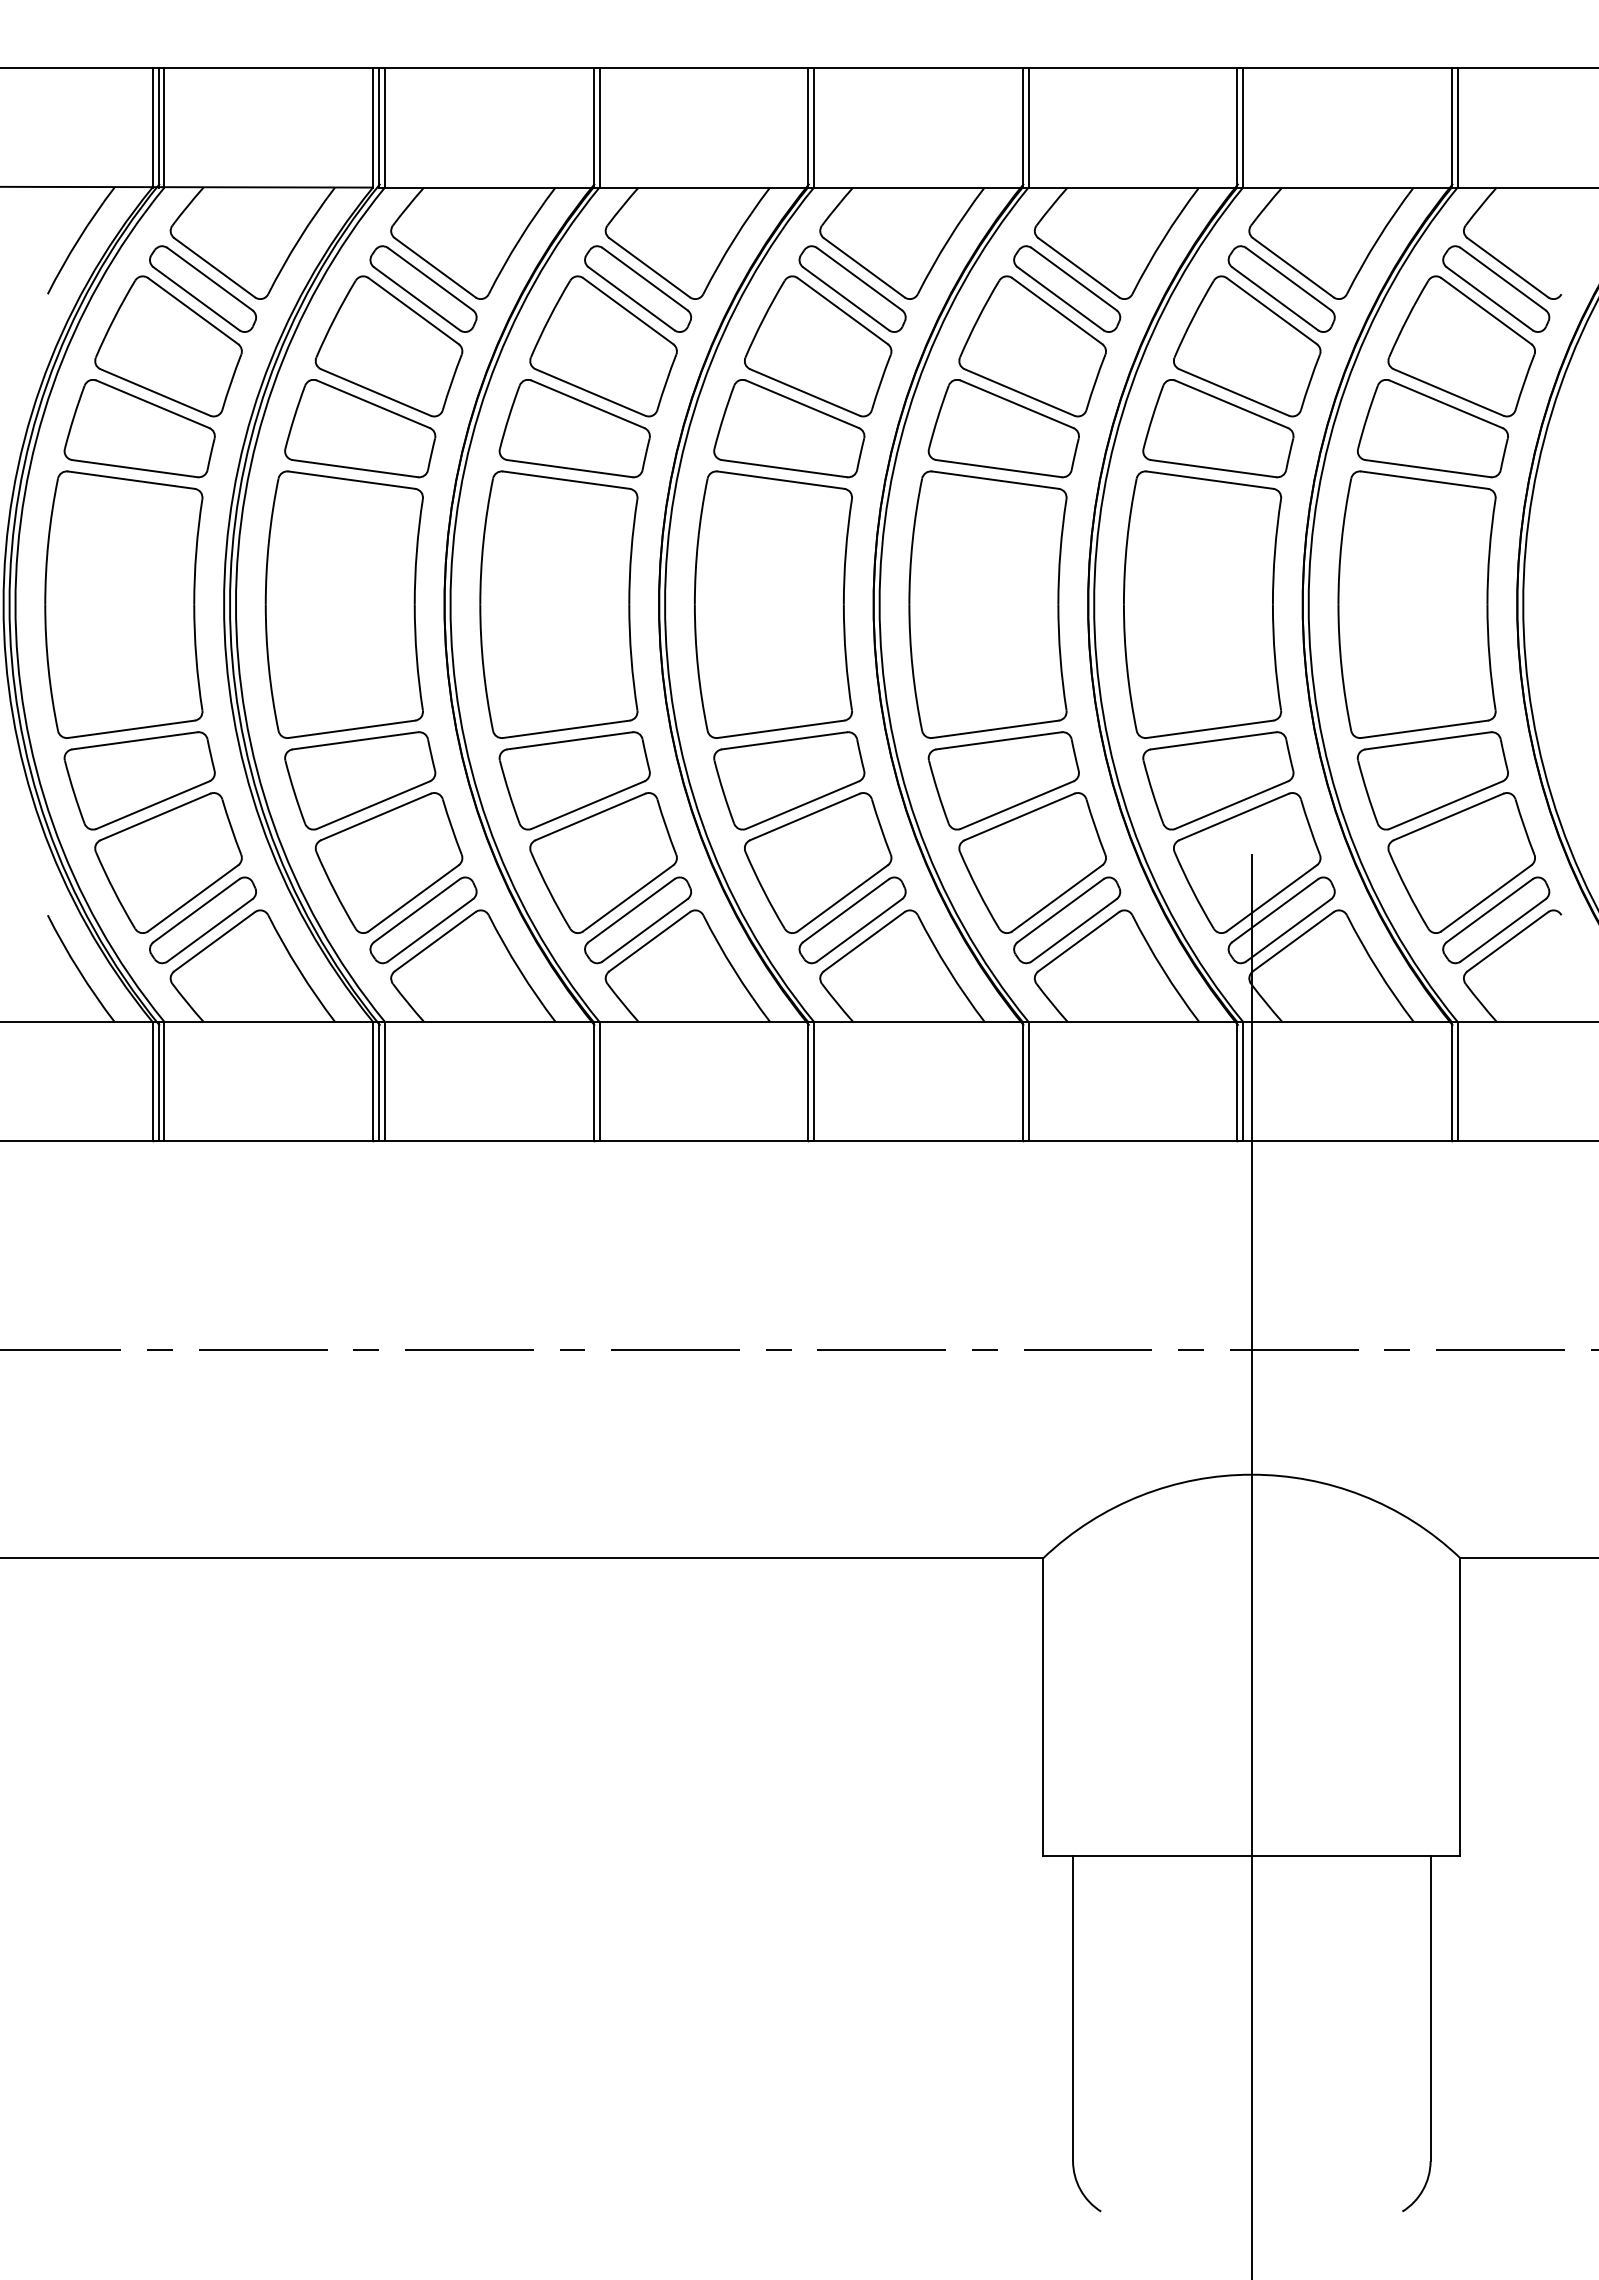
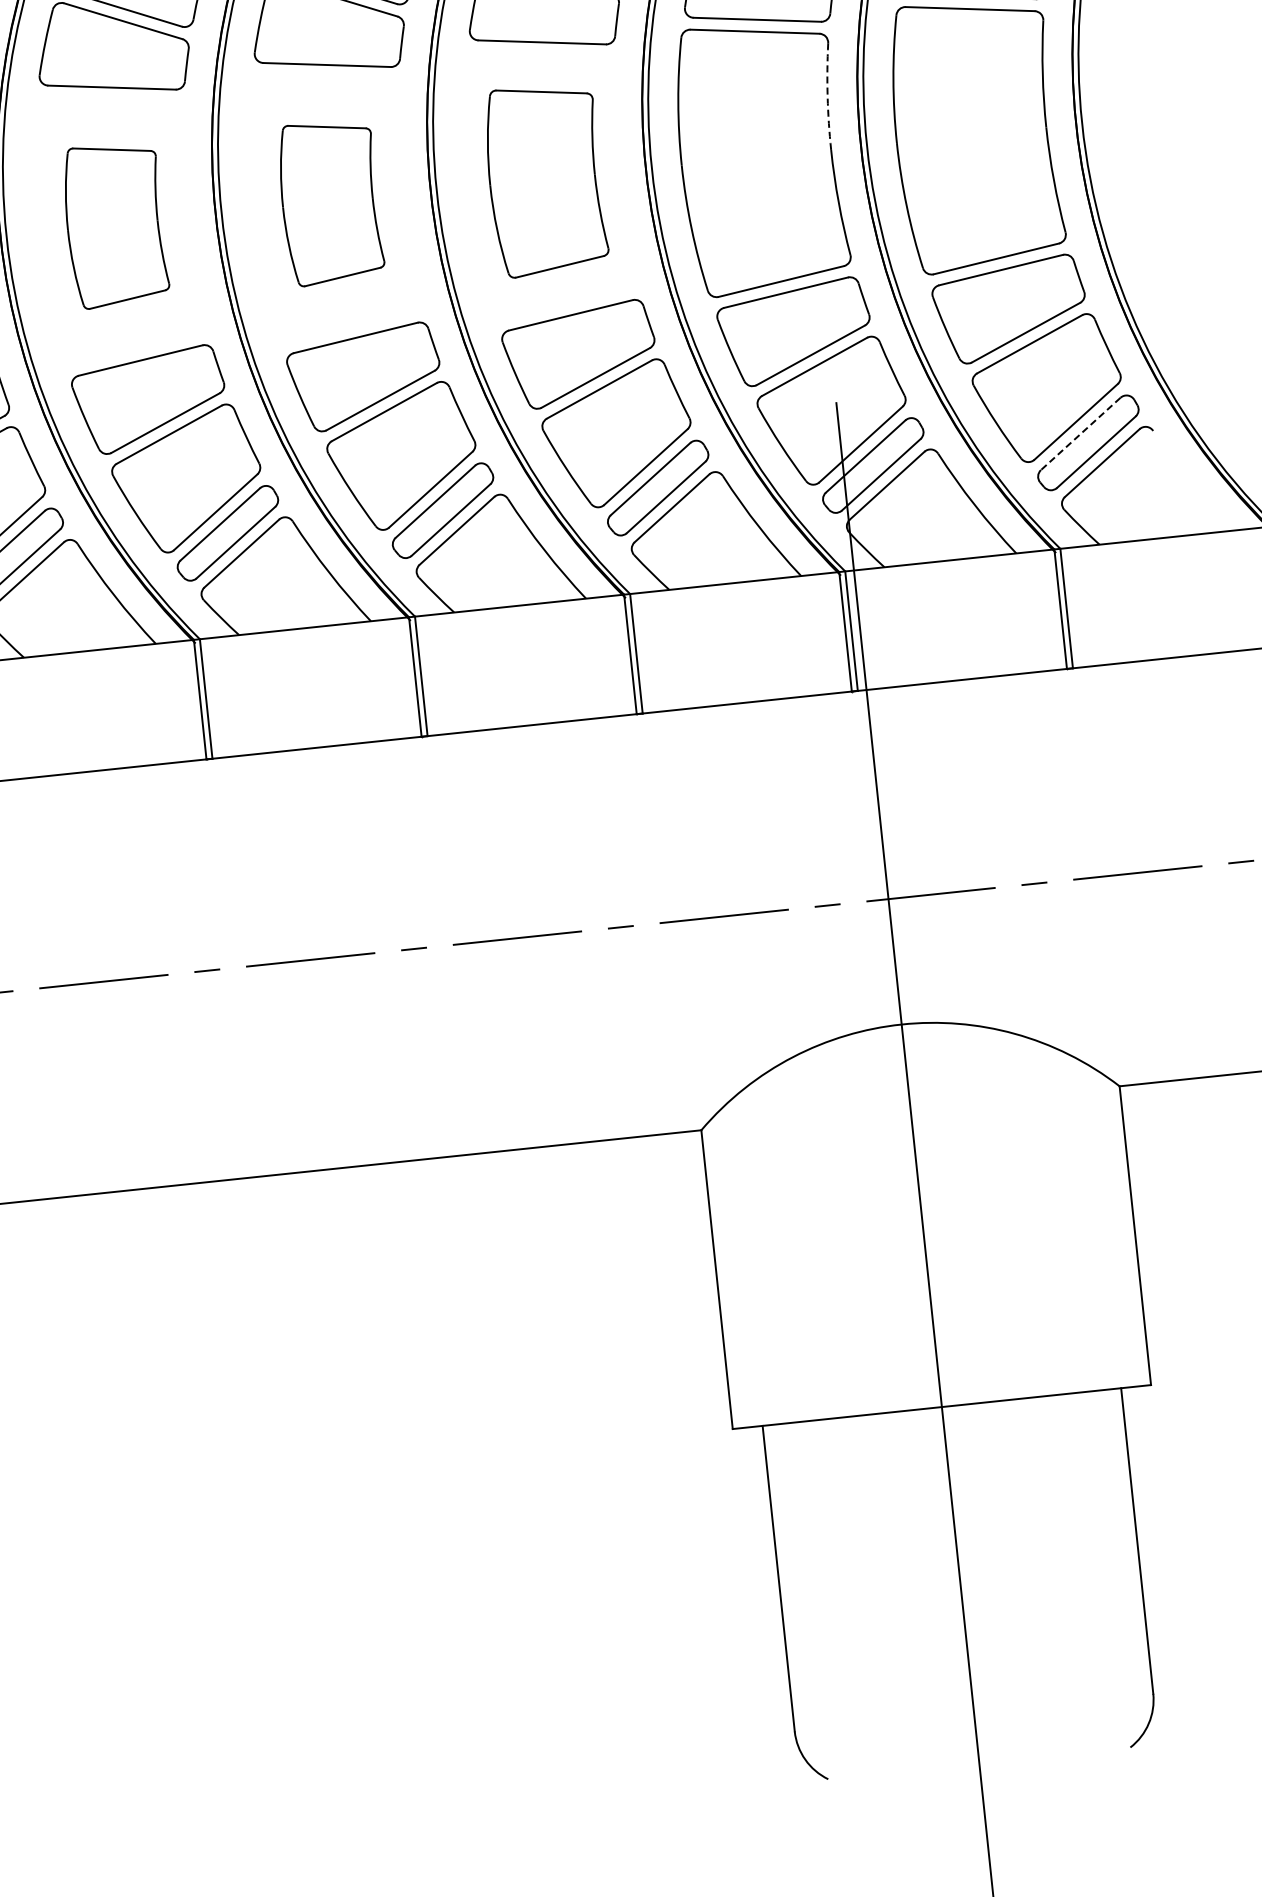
arc: (1274, 551) -> (827, 96), solid -> dashed
part: (558, 604) -> (114, 225), size x0.6
part: (773, 604) -> (330, 202), size x0.6
part: (987, 604) -> (544, 179), size x0.7
line: (1489, 910) -> (1080, 433), solid -> dashed

